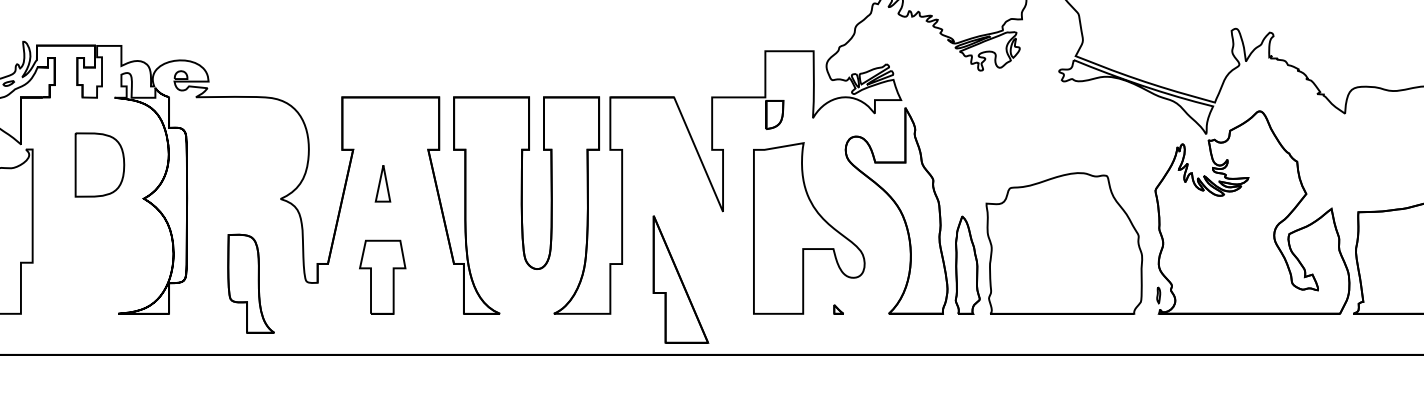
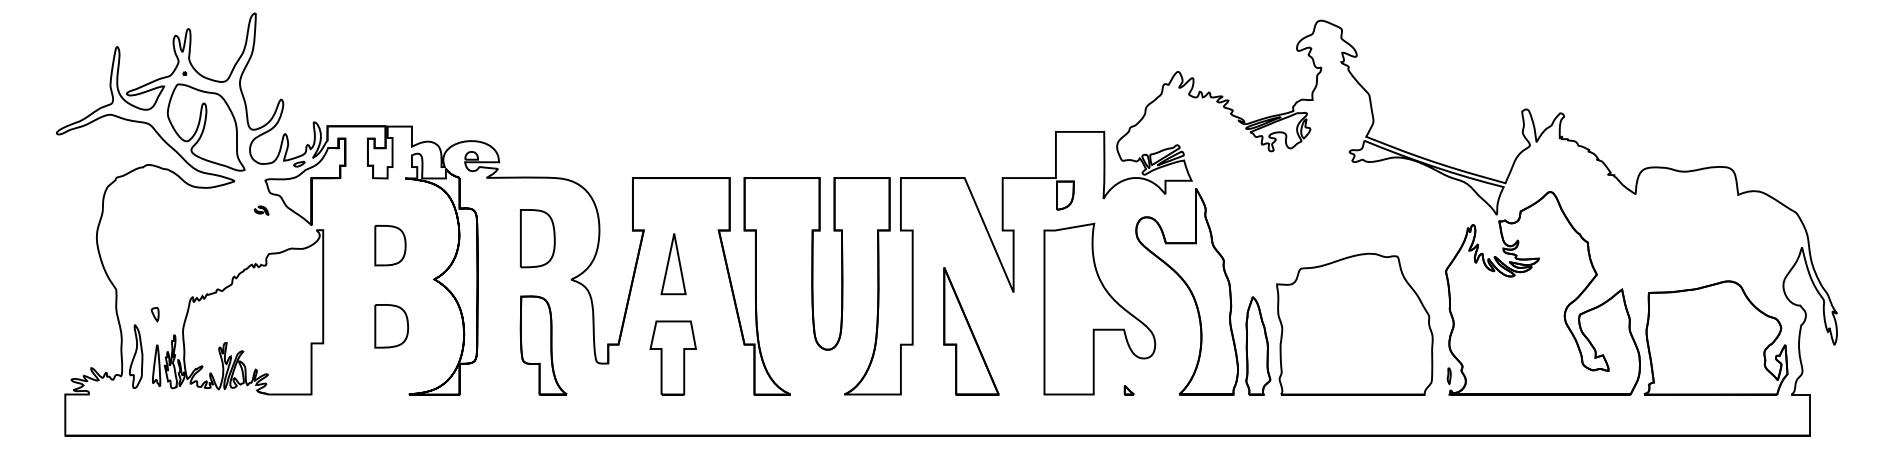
part: (246, 157) -> (537, 238), added
part: (99, 164) -> (390, 245), size x0.62
part: (382, 183) -> (673, 264), size x1.67
part: (100, 245) -> (391, 326), added
part: (680, 279) -> (971, 331), moved
part: (250, 283) -> (543, 345), moved

